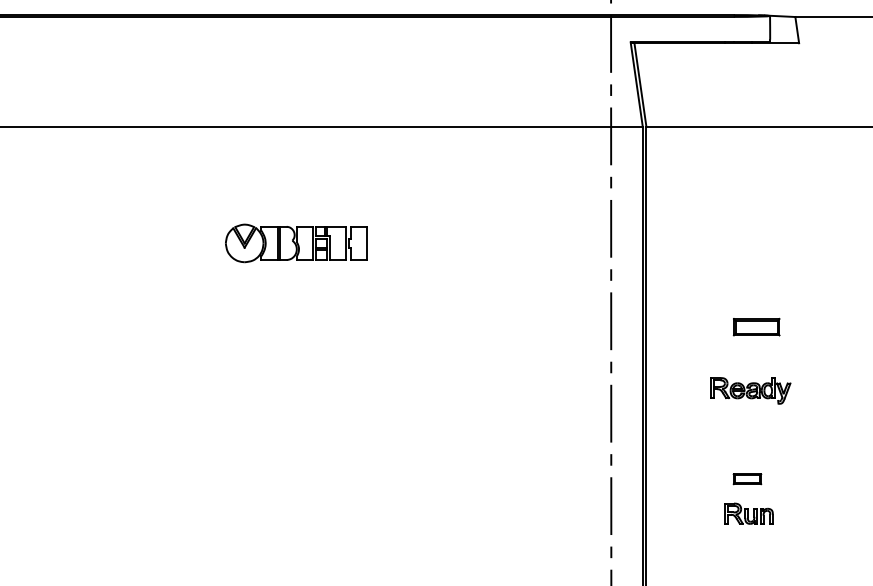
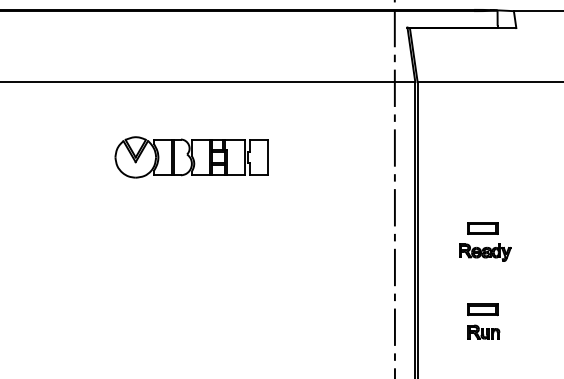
part: (296, 243) -> (191, 157), size x1.67
part: (756, 327) -> (482, 228), moved
part: (746, 478) -> (482, 309), size x1.67

